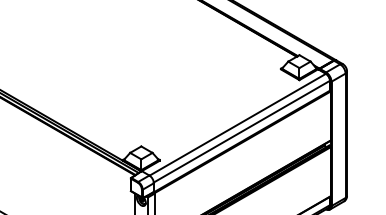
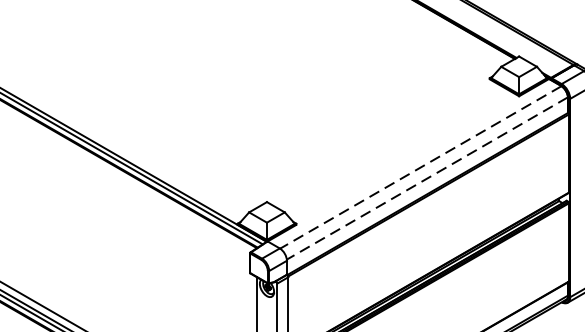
line: (237, 124) -> (420, 167), solid -> dashed
line: (241, 131) -> (426, 178), solid -> dashed

